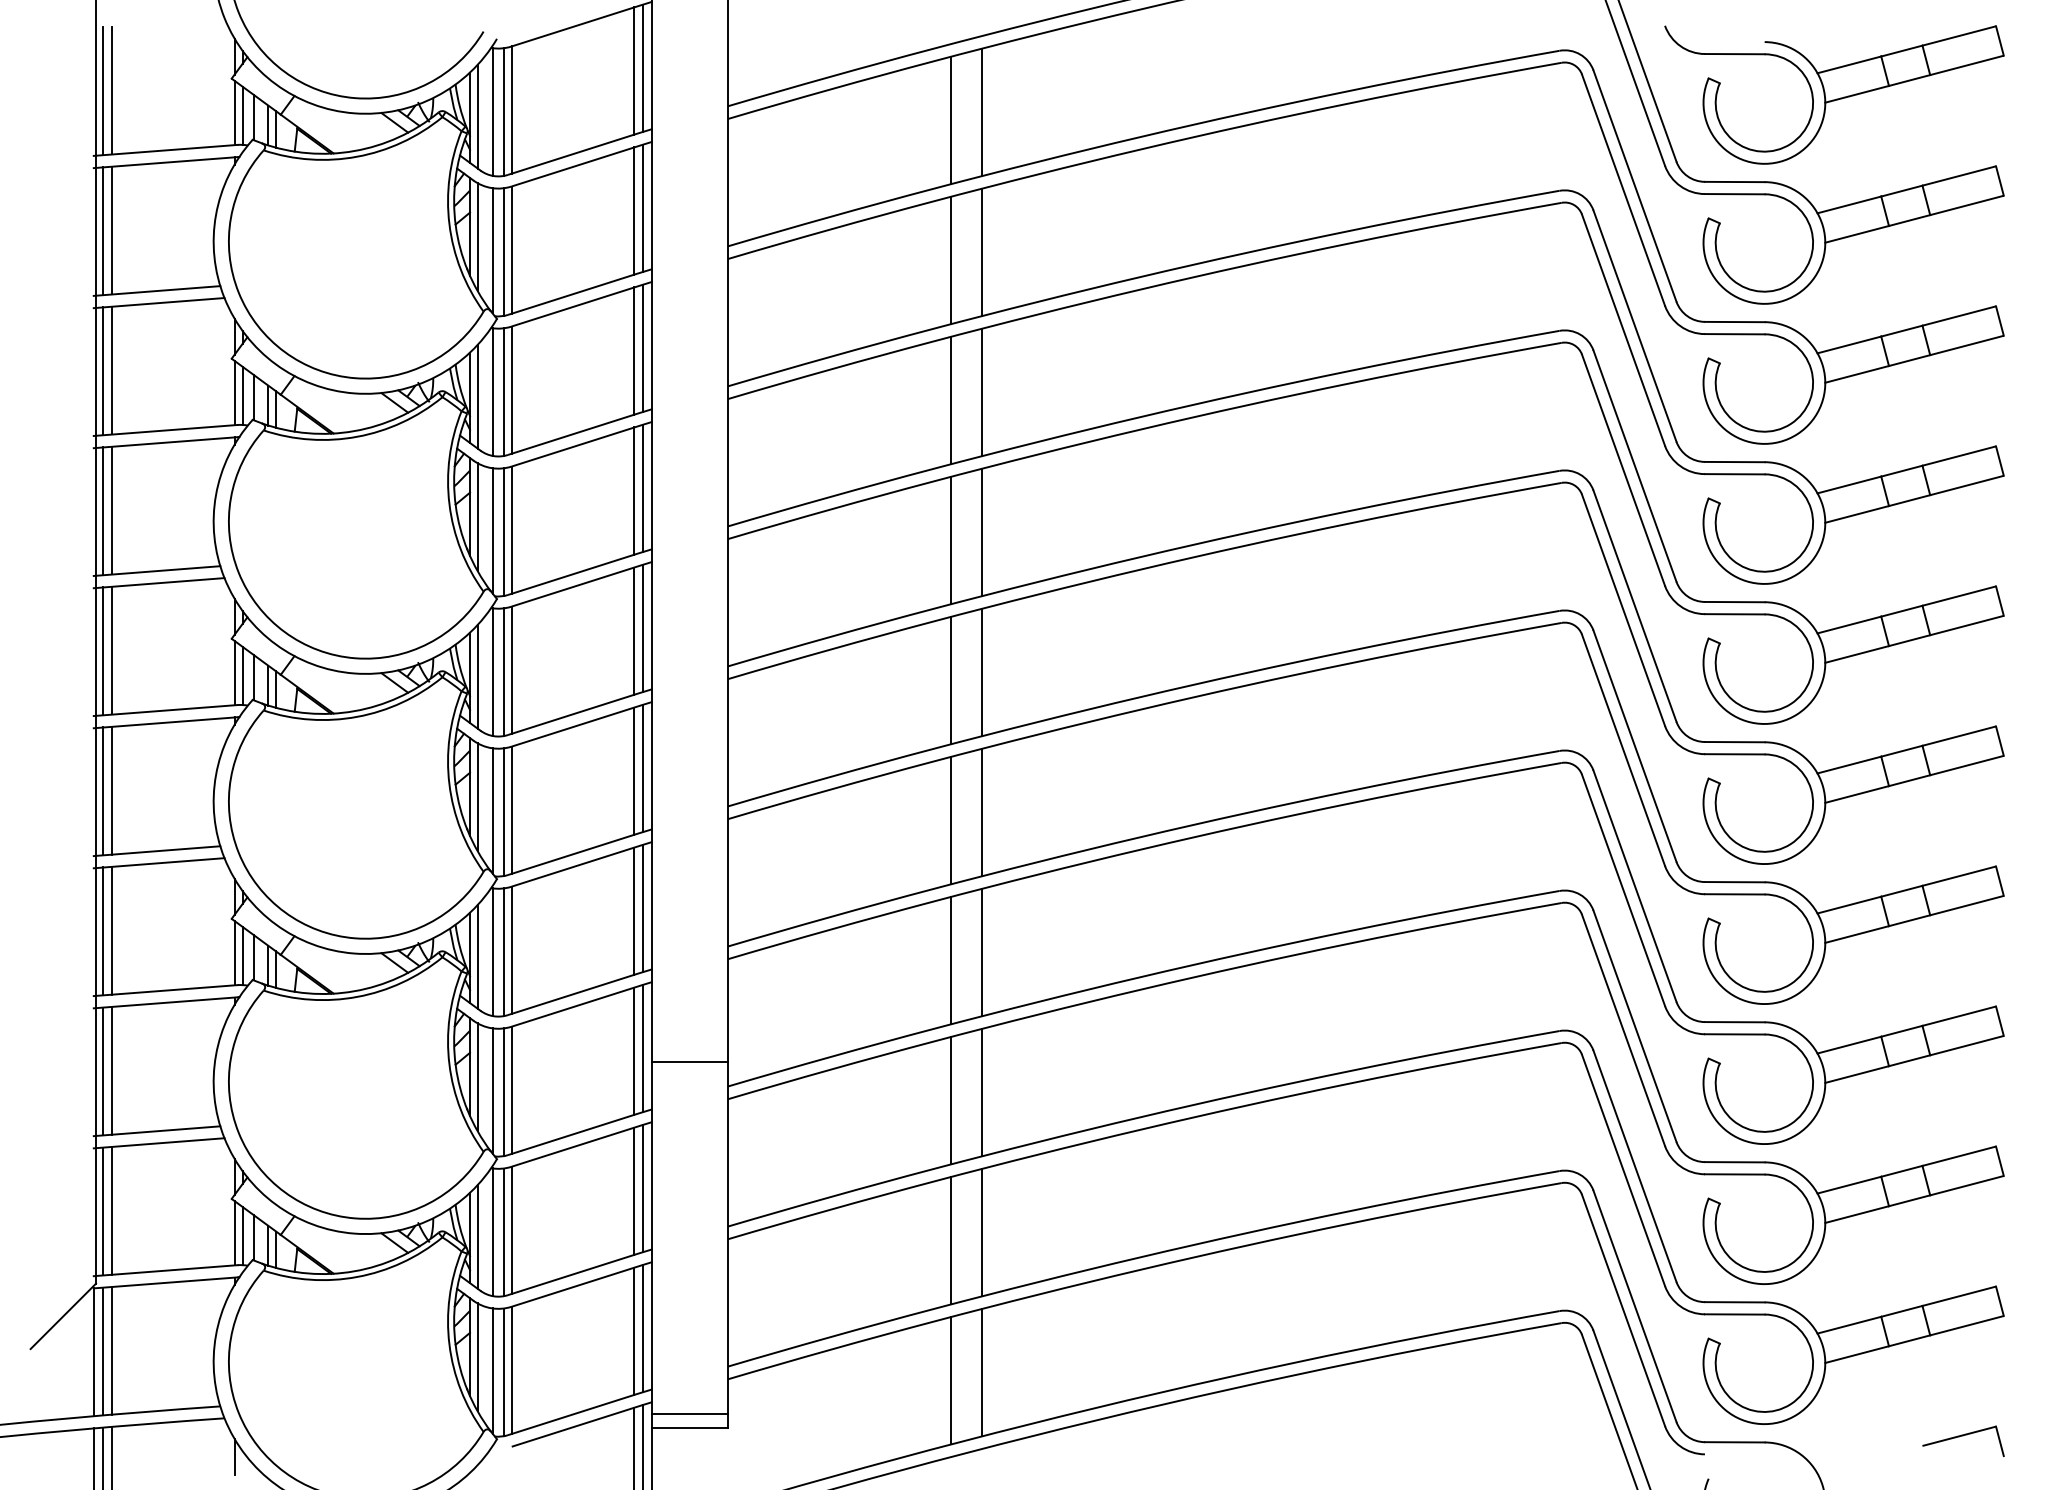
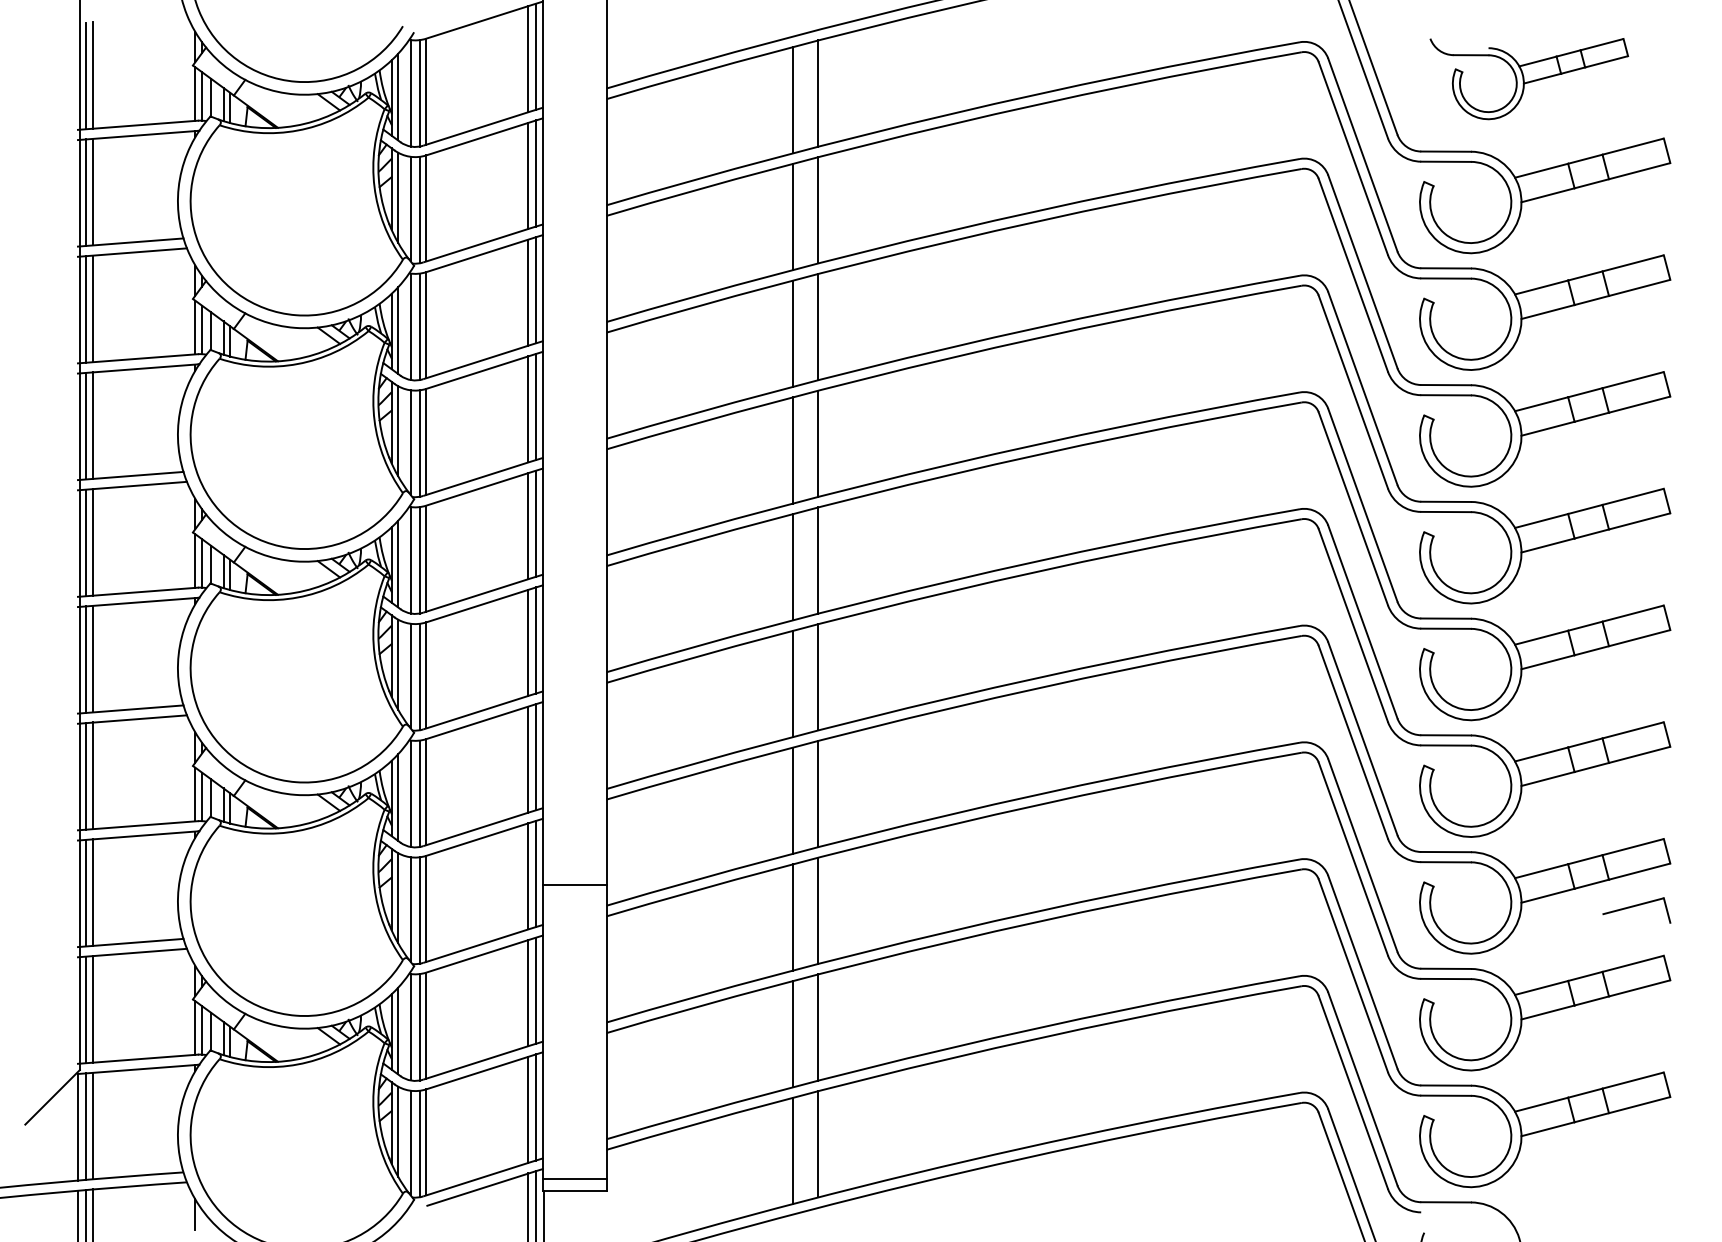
part: (1834, 94) -> (1529, 78), size x0.7
part: (1963, 1441) -> (1636, 910), moved

